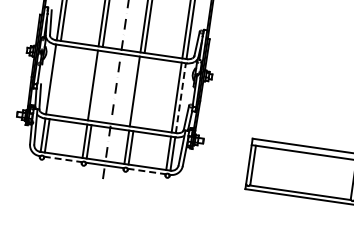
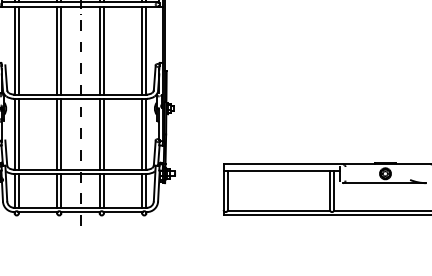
line: (54, 79) -> (18, 133), added
line: (97, 85) -> (61, 133), added
line: (138, 91) -> (103, 133), added
line: (181, 97) -> (146, 133), dashed -> solid
line: (63, 159) -> (38, 212), dashed -> solid
line: (147, 171) -> (123, 212), dashed -> solid

